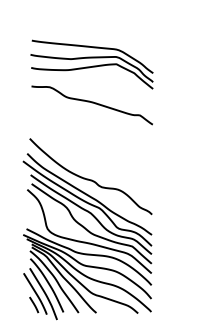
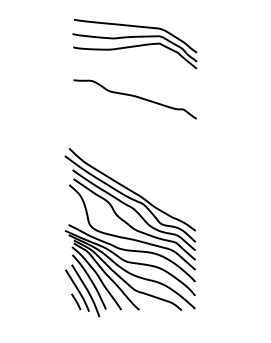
part: (91, 64) -> (134, 43), moved
curve: (88, 178) -> (131, 173), removed

